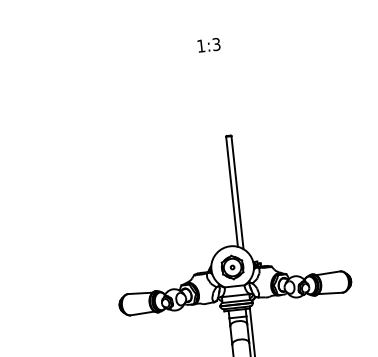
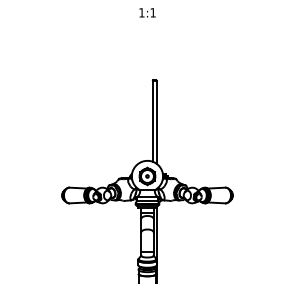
text: (215, 44) -> (152, 12), 1:3 -> 1:1

